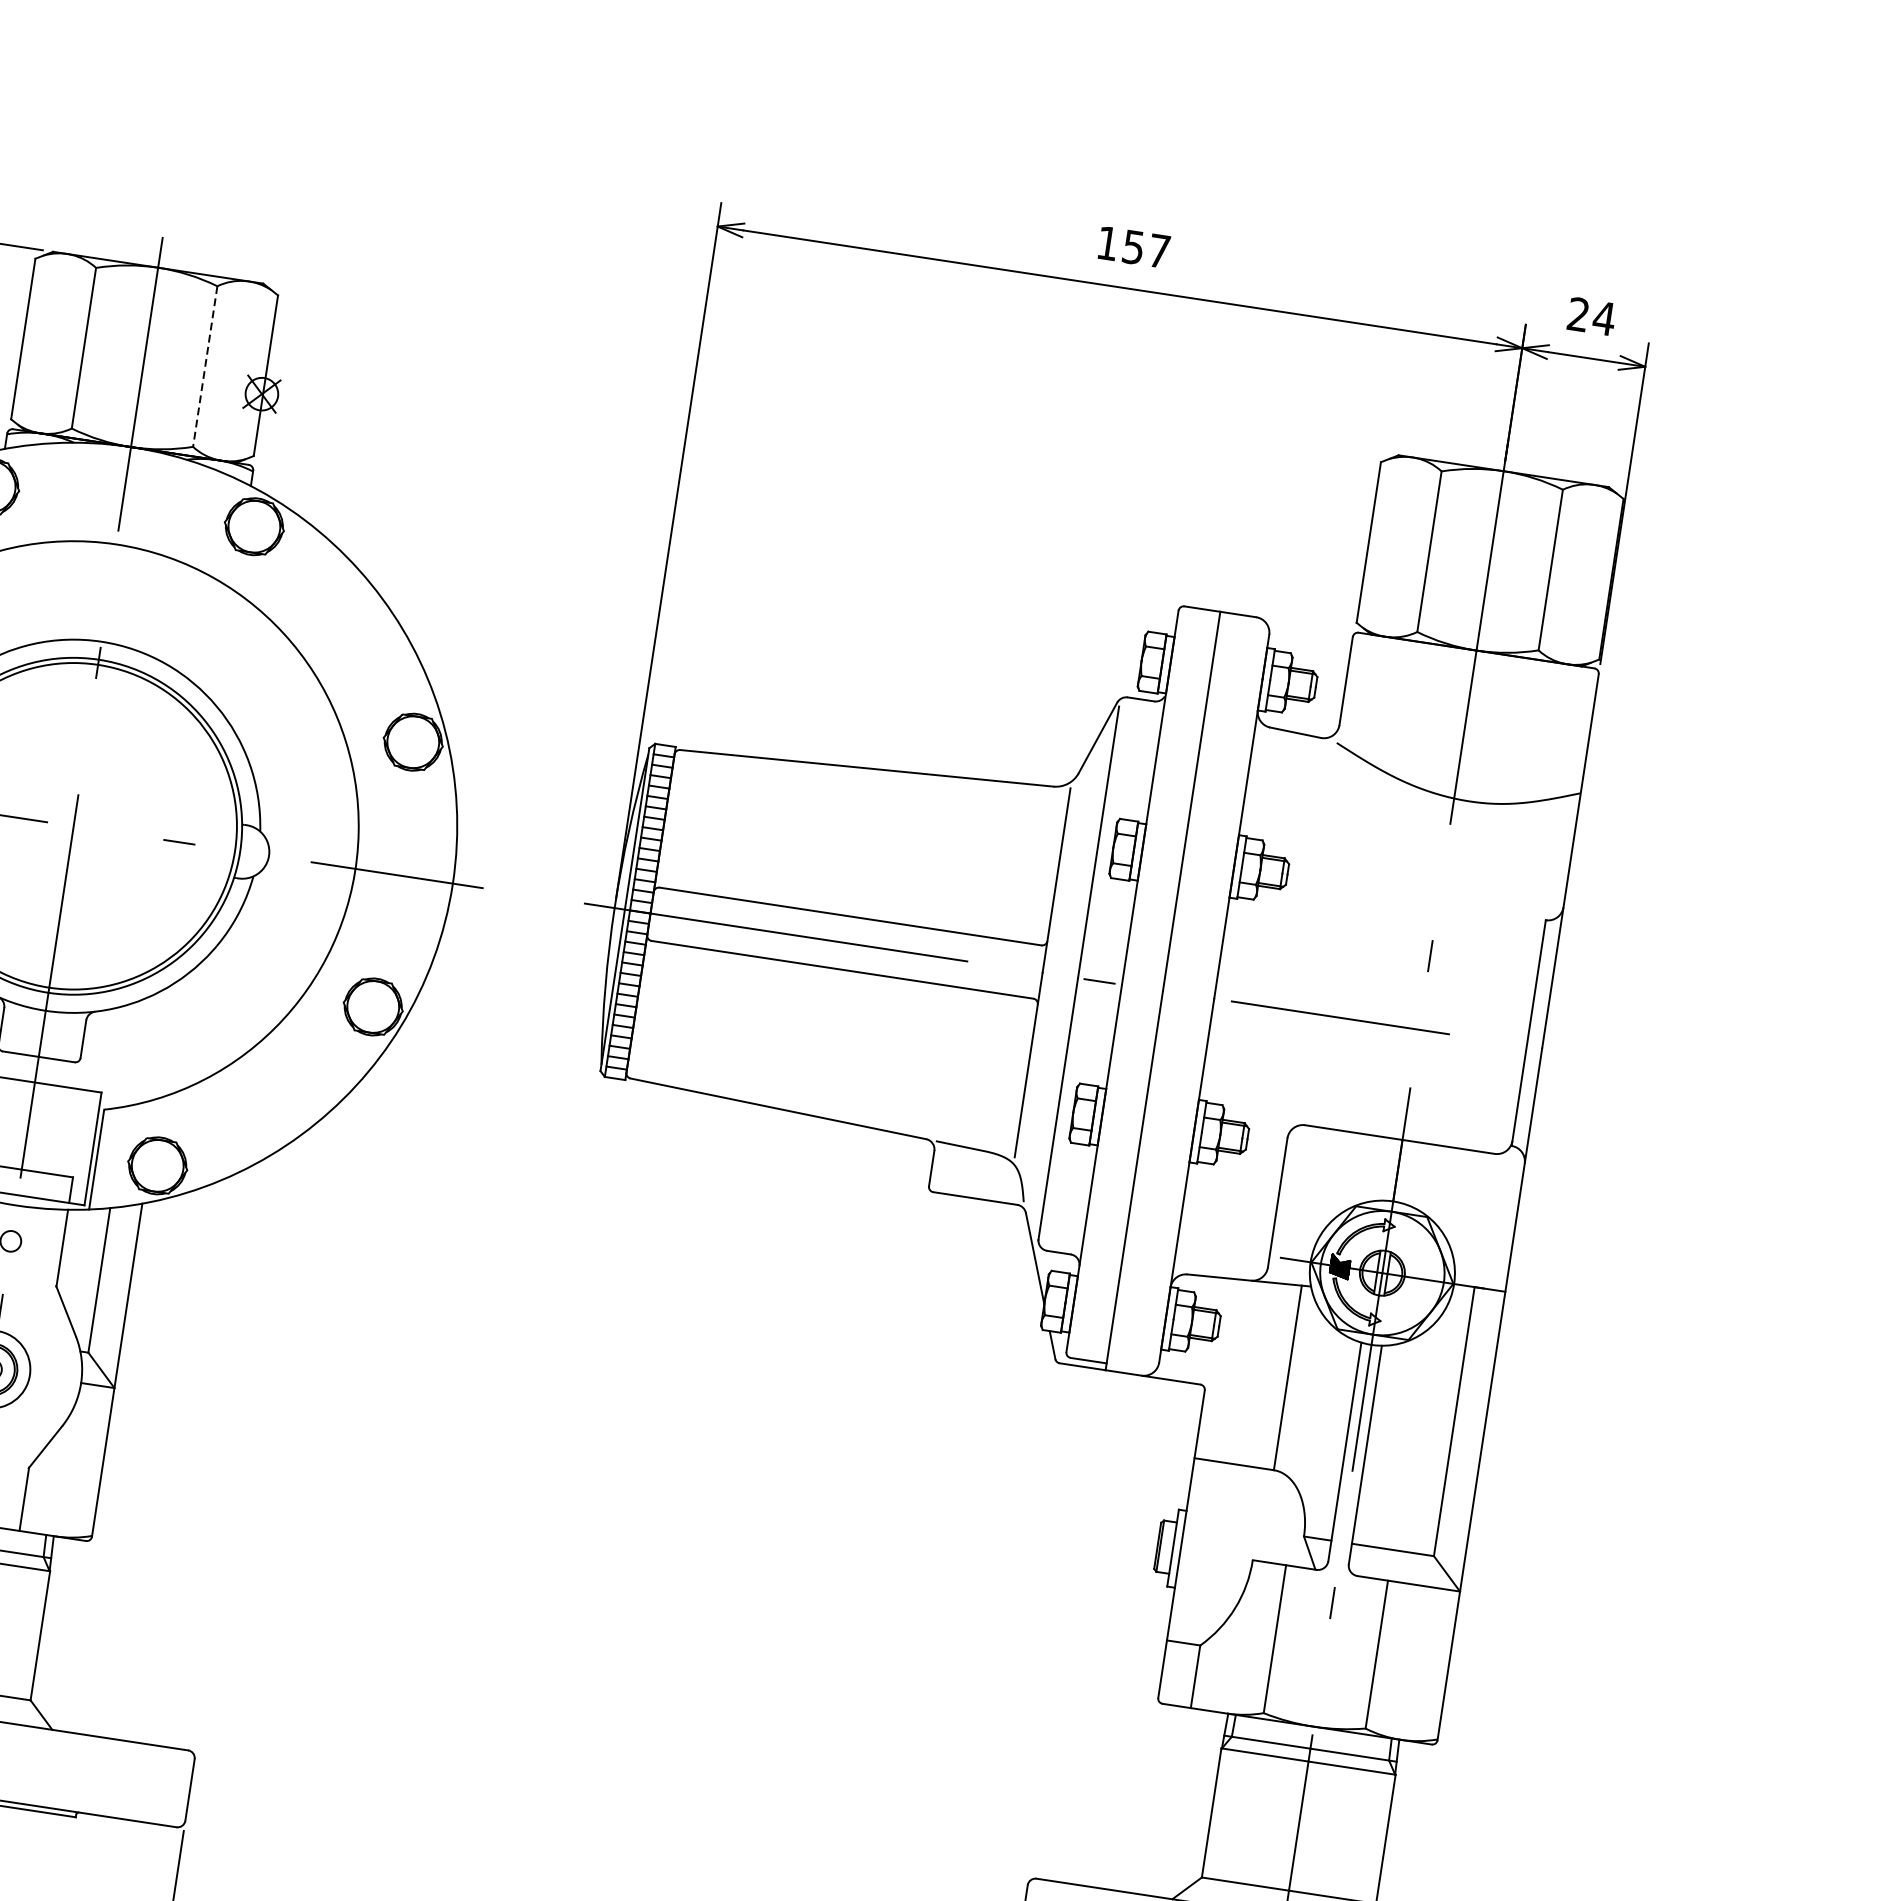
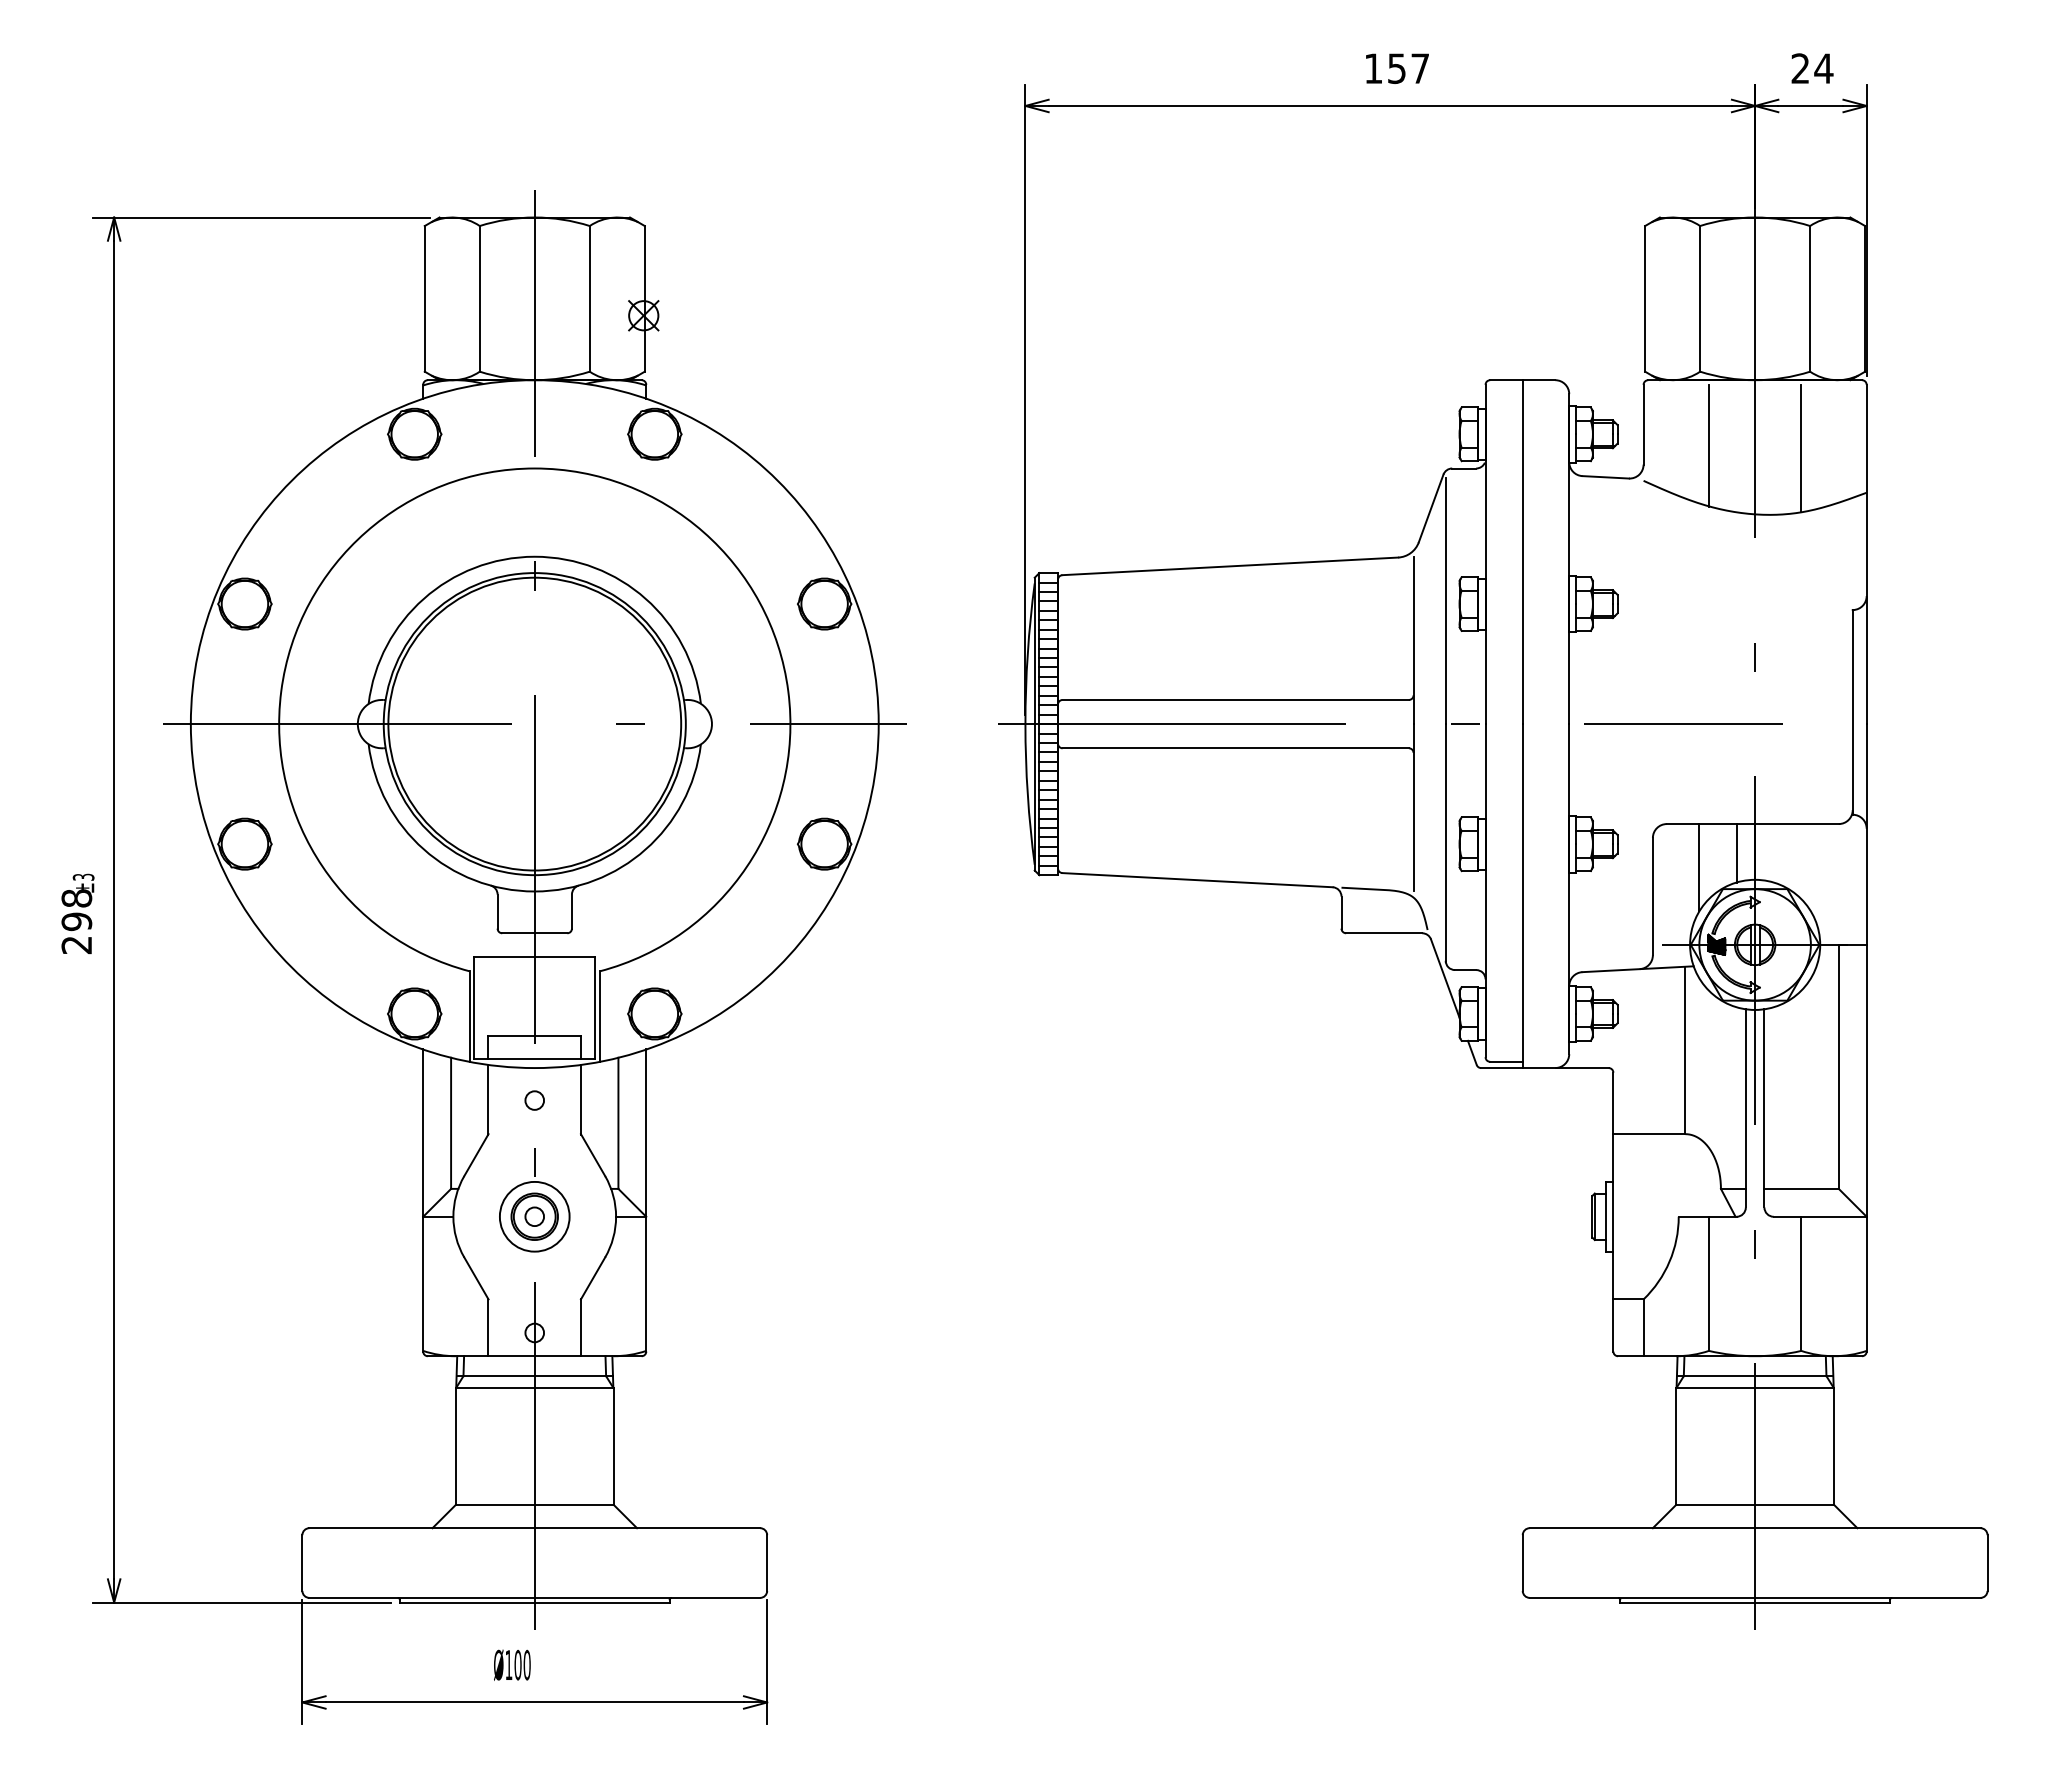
line: (204, 366) -> (589, 298), dashed -> solid
line: (1414, 714) -> (1708, 445), added
line: (1516, 733) -> (1801, 448), added
line: (1377, 1169) -> (1736, 853), added
line: (1333, 1178) -> (1699, 867), added

